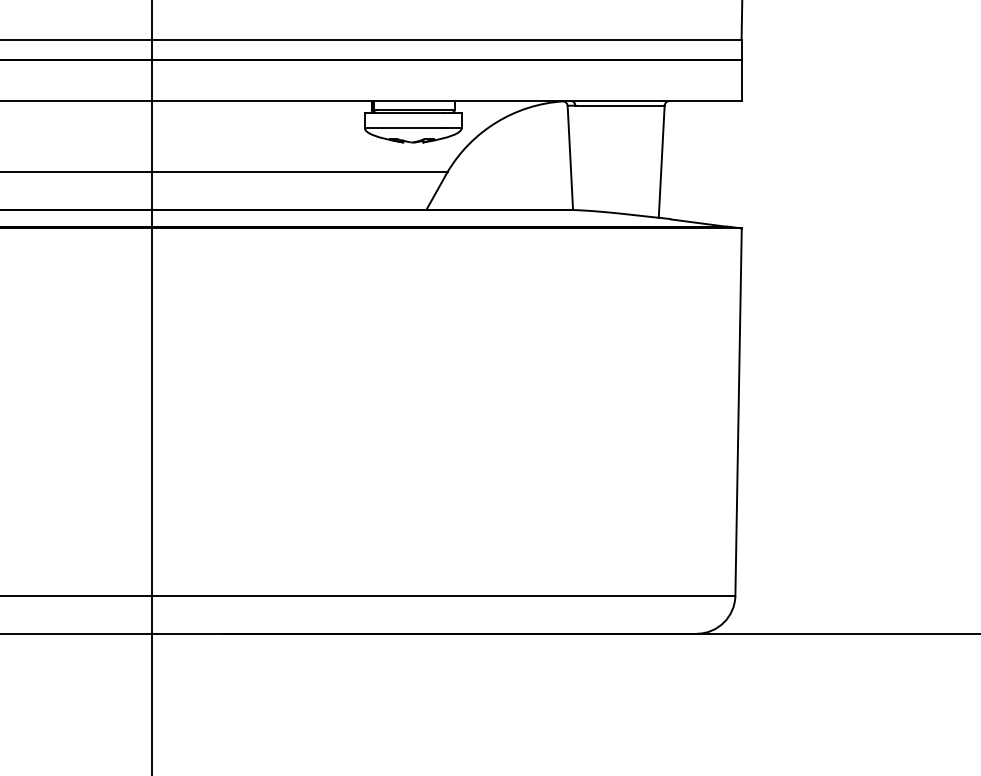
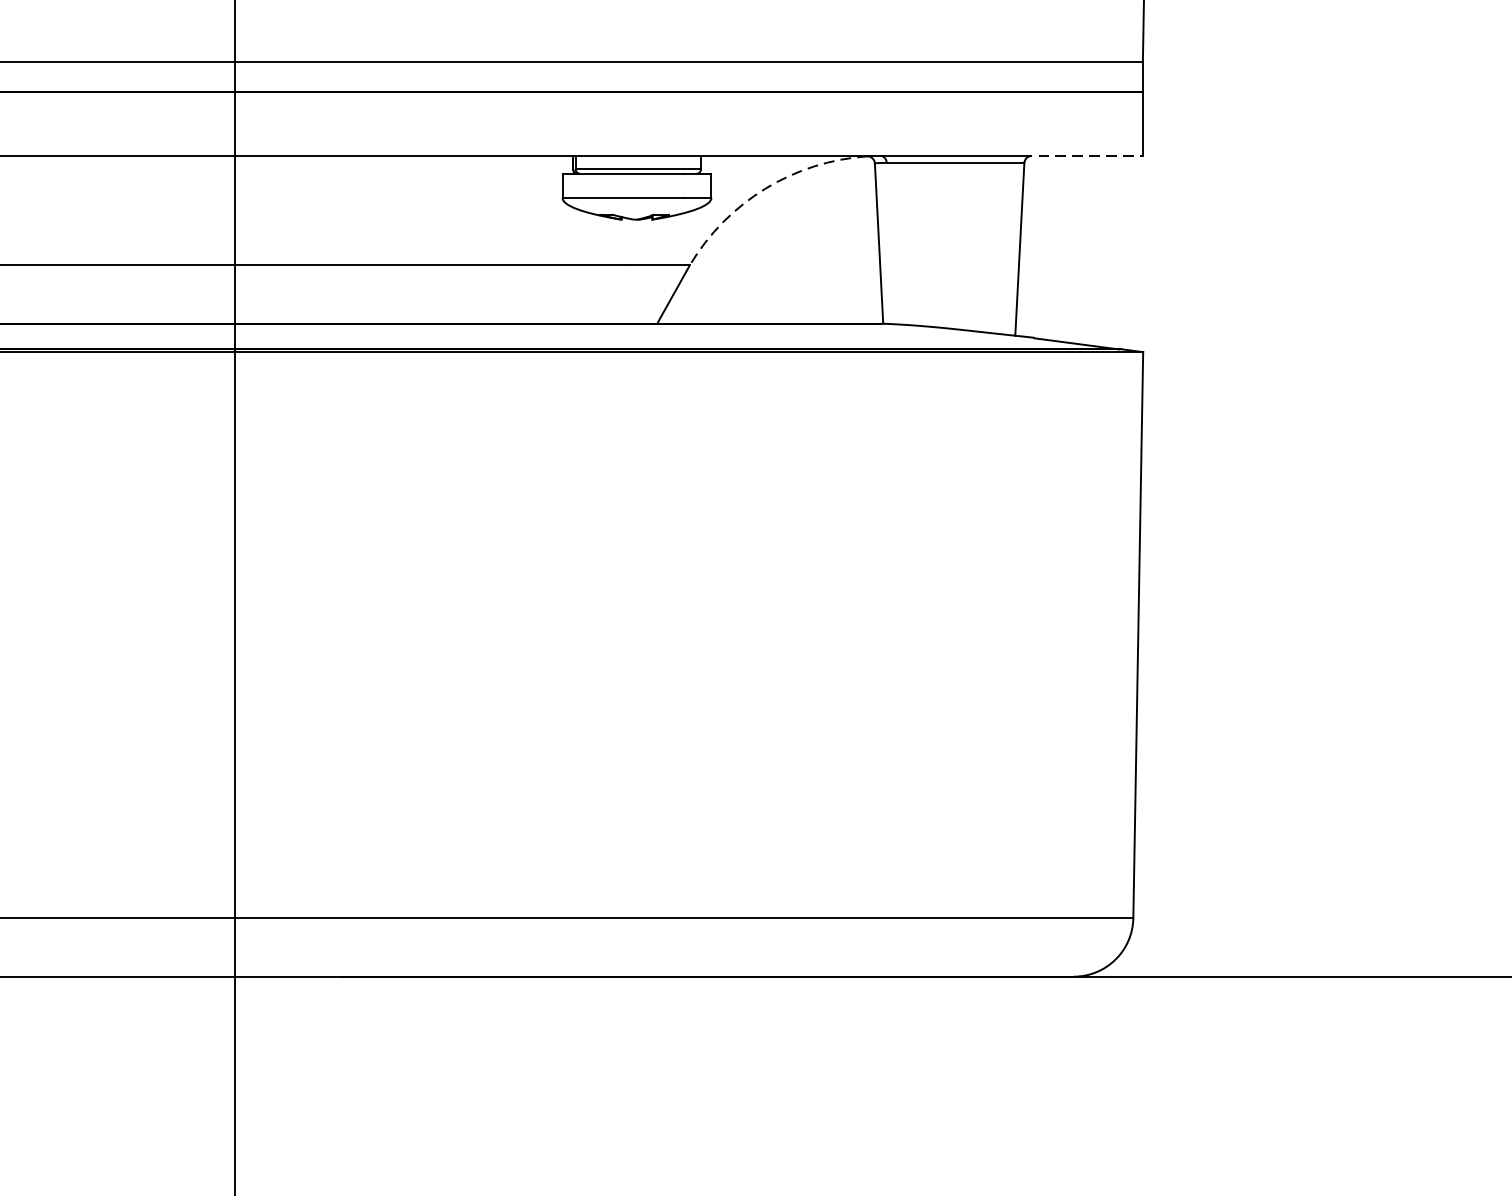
line: (702, 101) -> (1082, 156), solid -> dashed
arc: (496, 122) -> (765, 188), solid -> dashed

